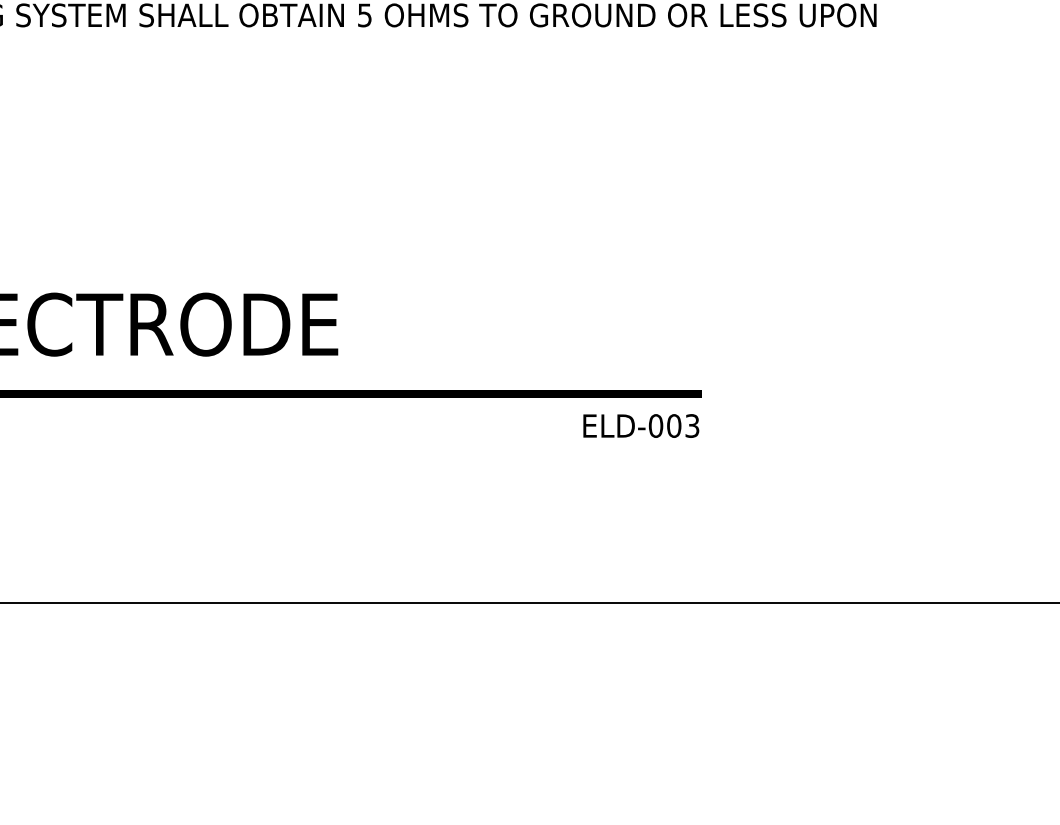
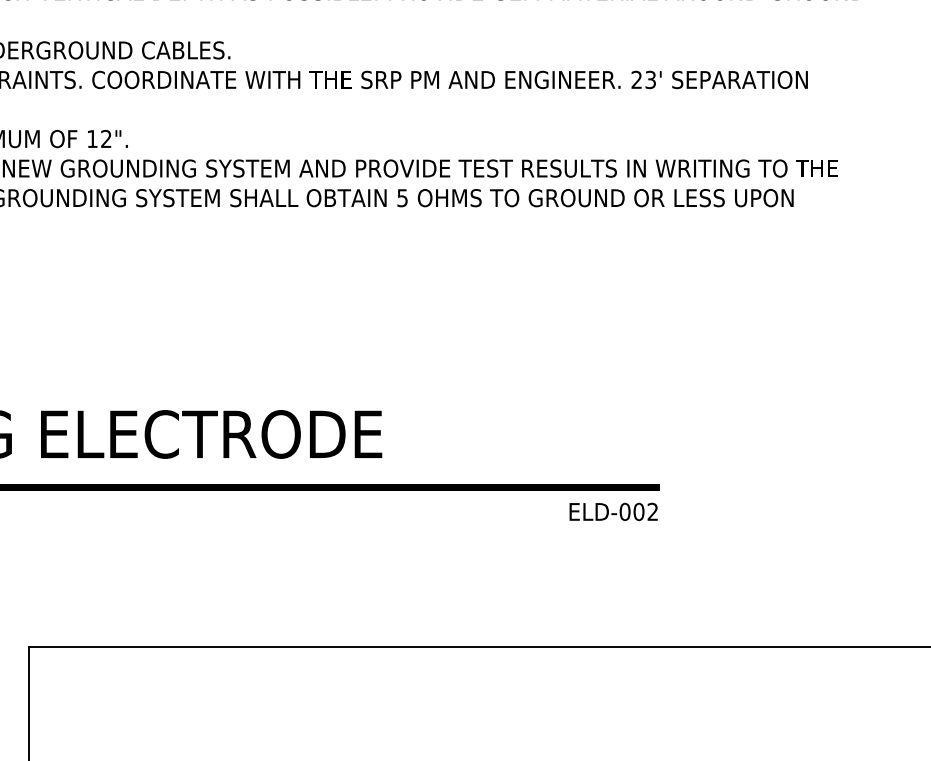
text: (691, 426) -> (652, 512), ELD-003 -> ELD-002

